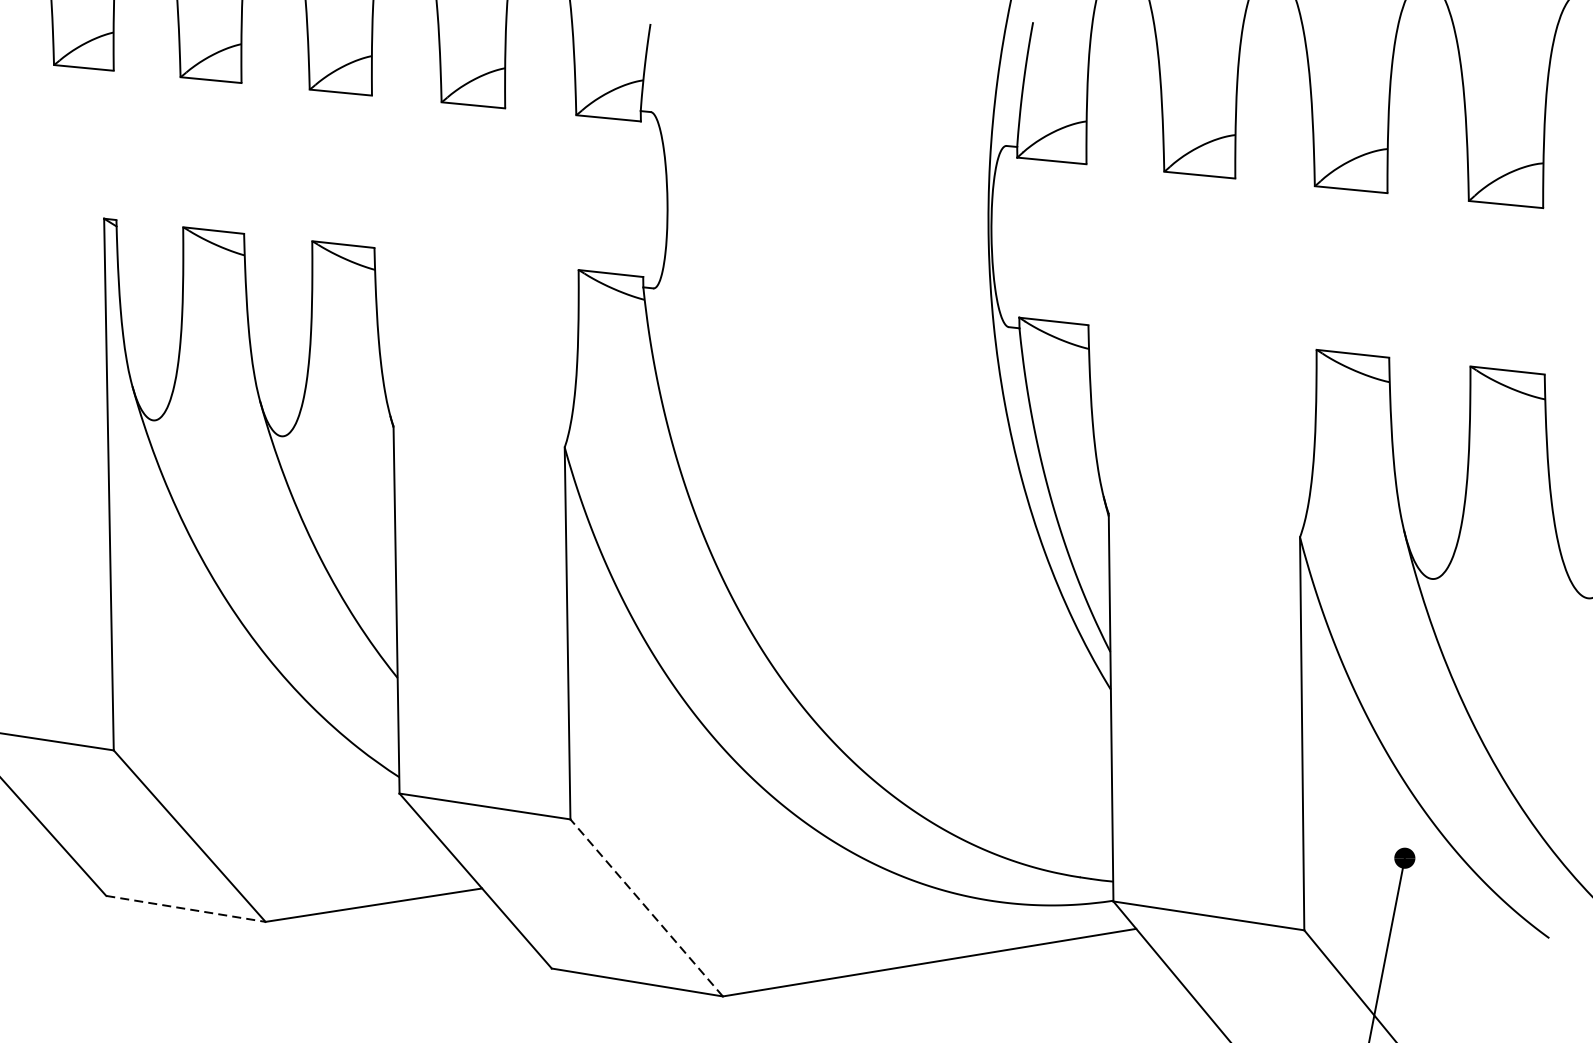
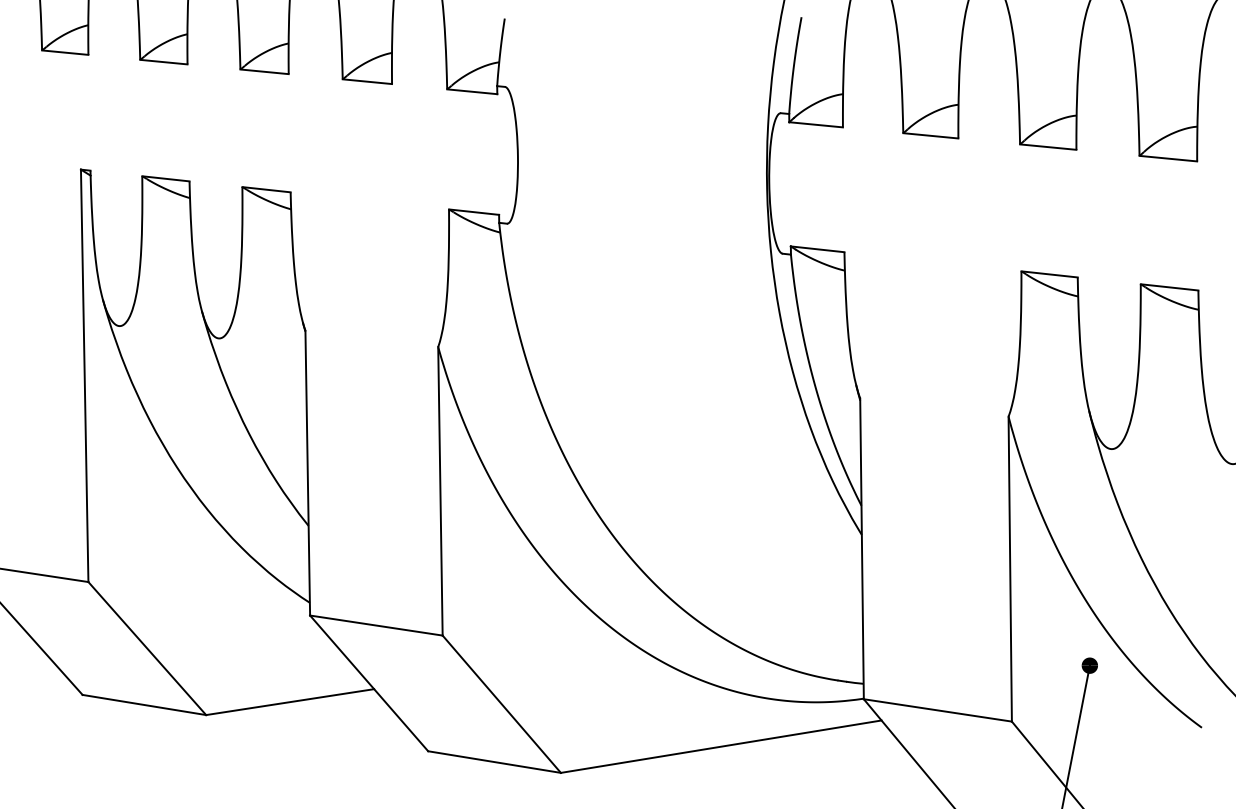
line: (646, 908) -> (501, 704), dashed -> solid
line: (186, 909) -> (144, 705), dashed -> solid

